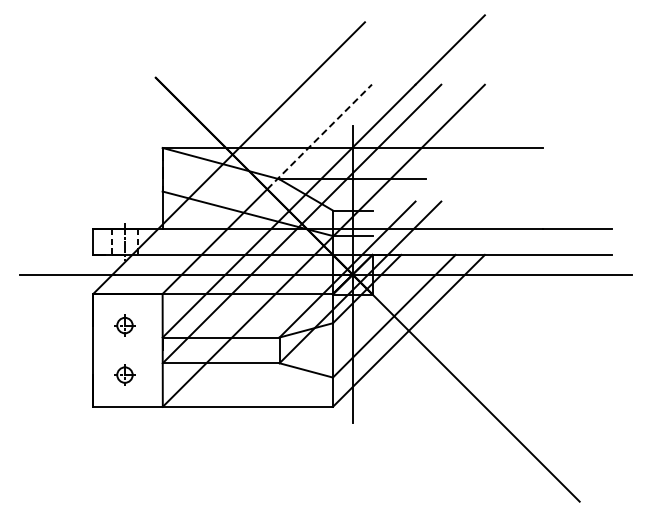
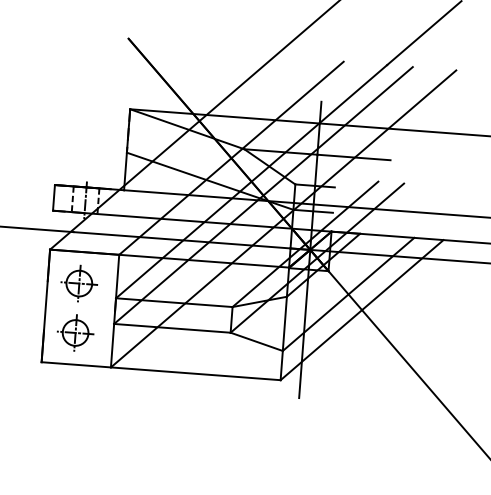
line: (320, 136) -> (288, 109), dashed -> solid
part: (124, 325) -> (78, 283), size x1.67
part: (124, 374) -> (75, 332), size x1.67

